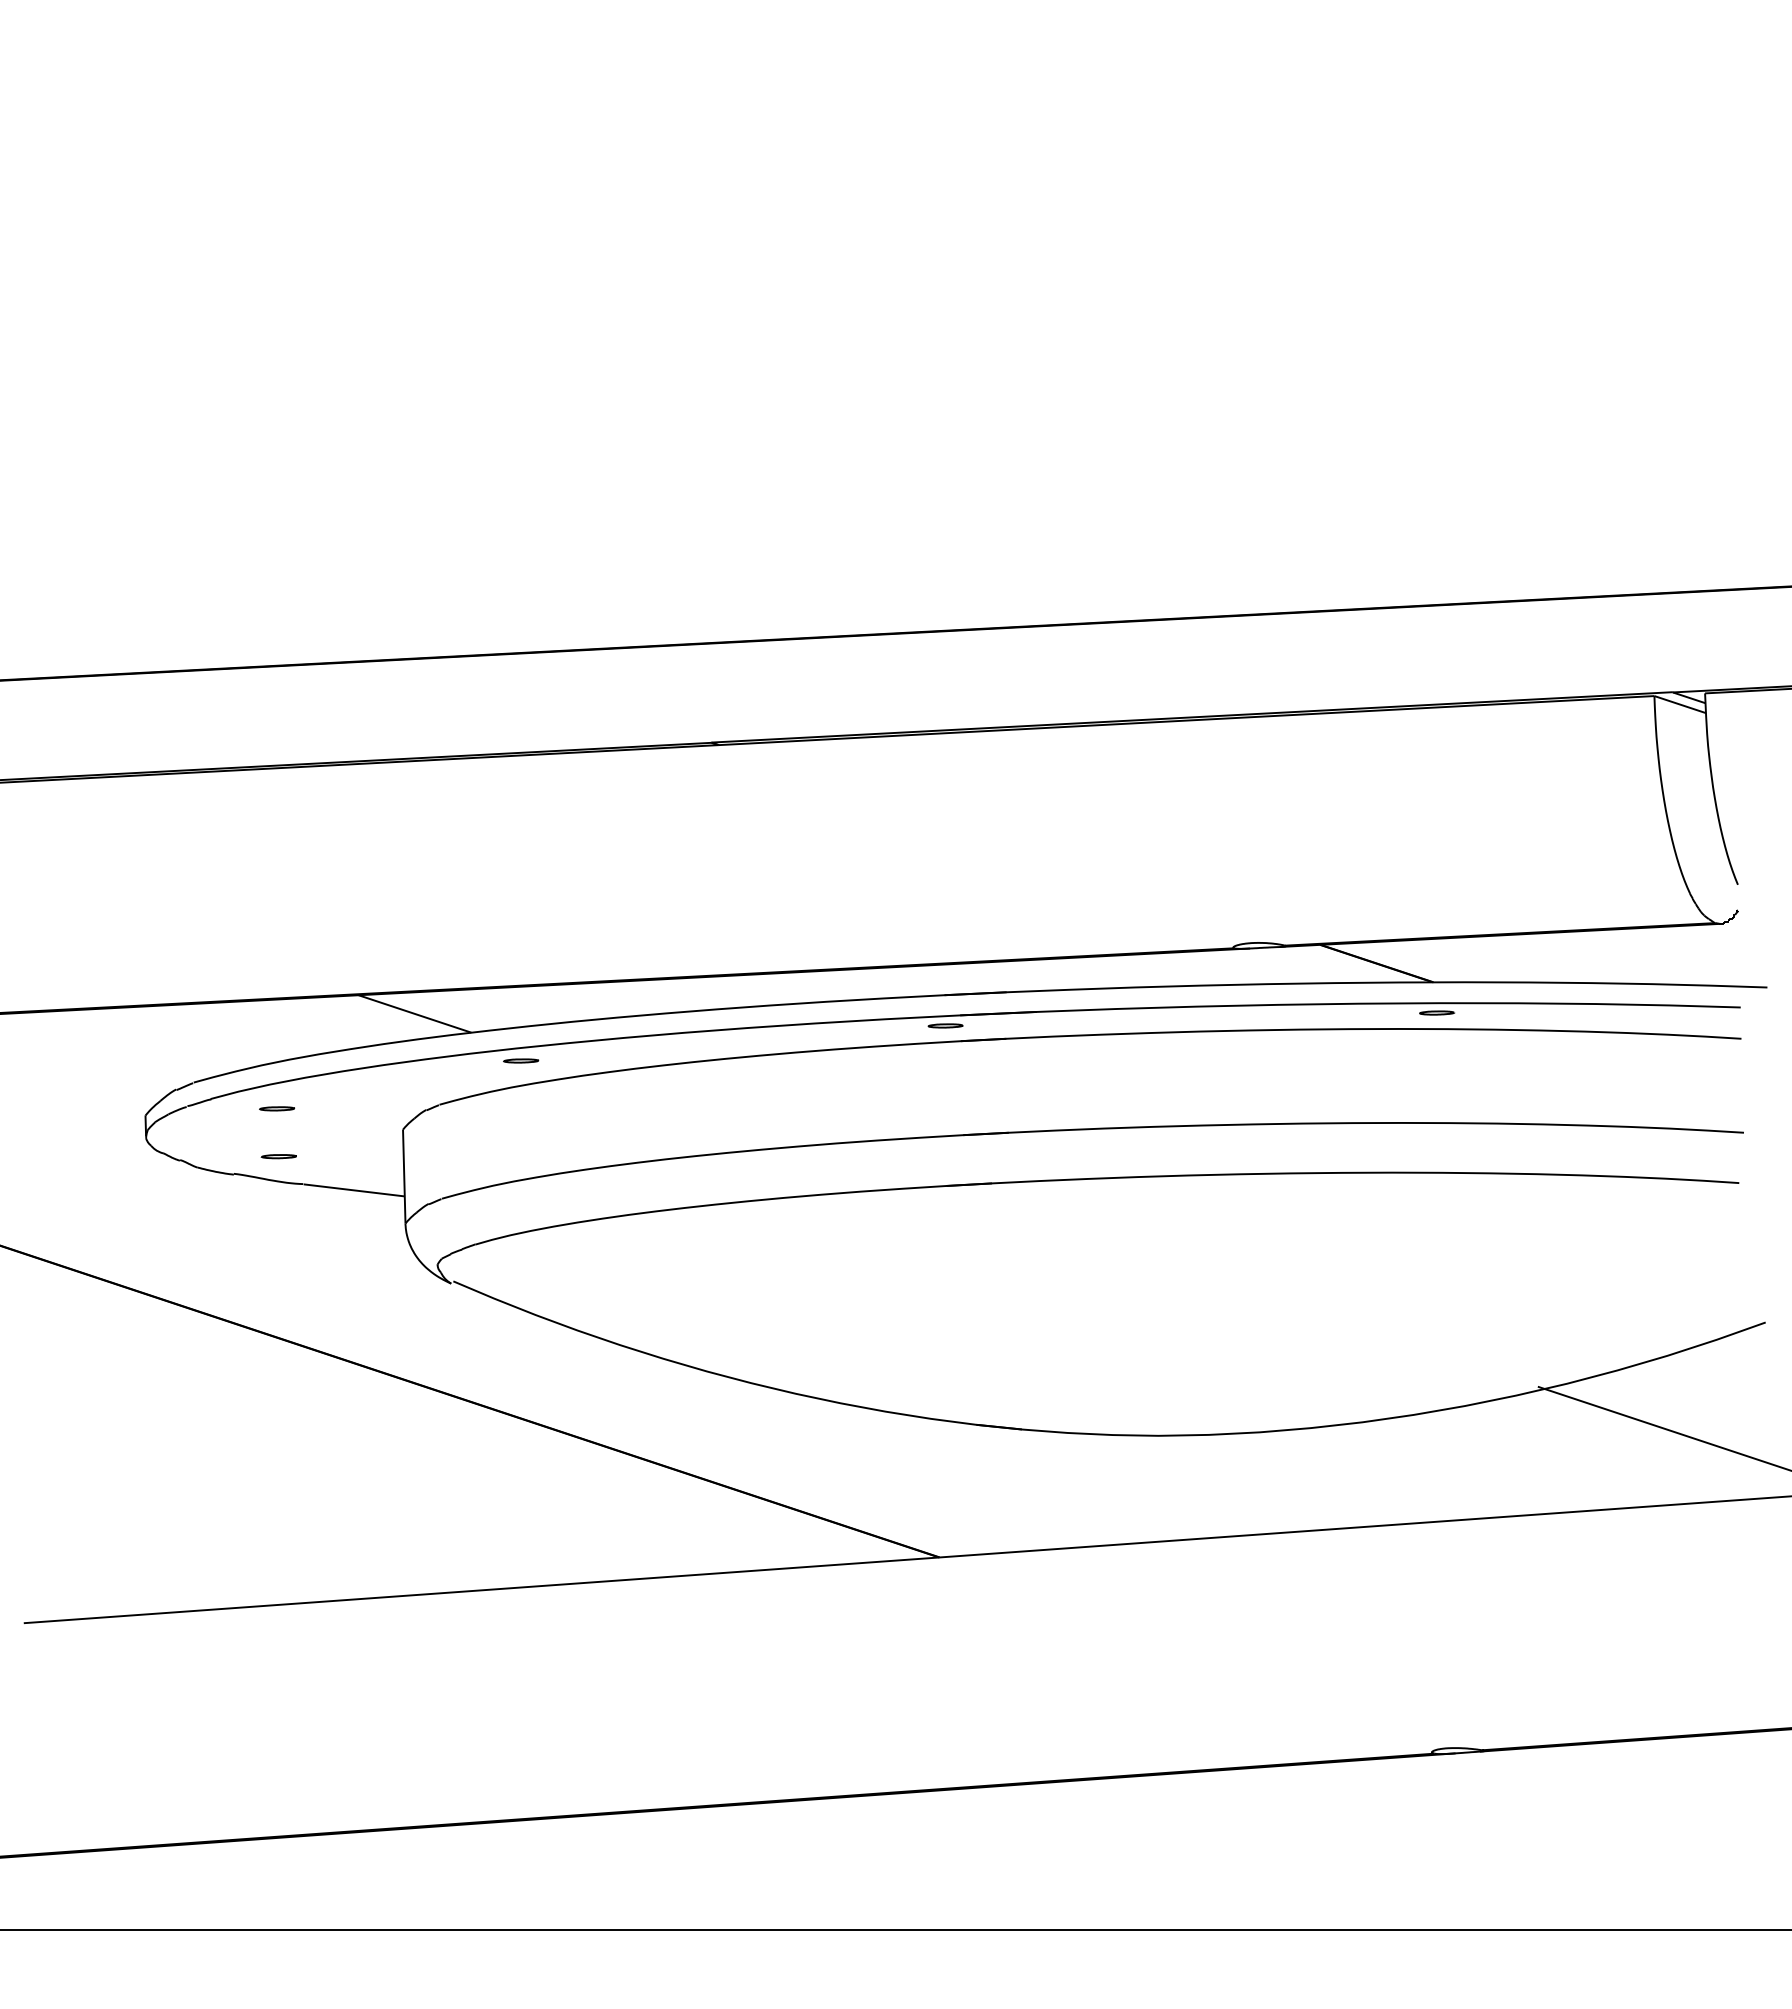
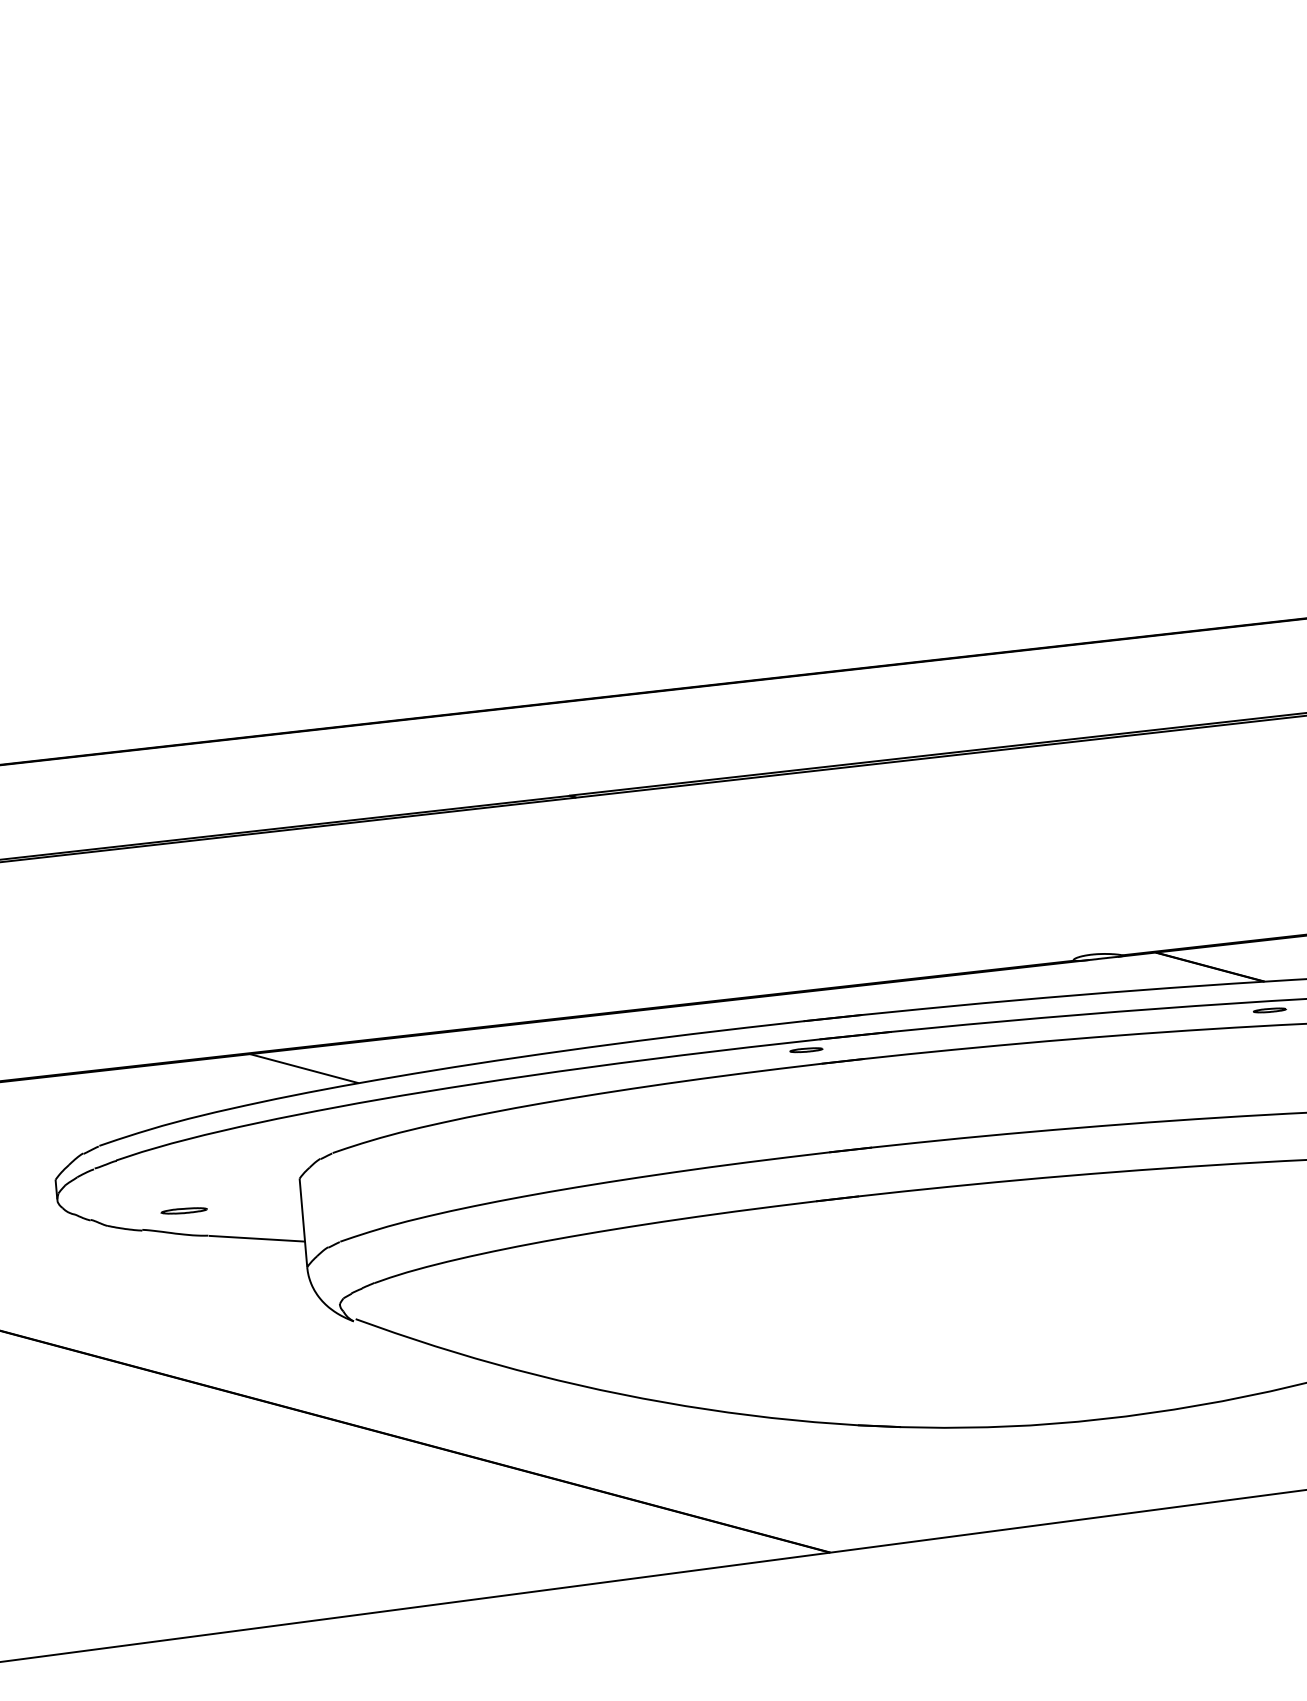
part: (521, 1060) -> (407, 1106), removed
part: (277, 1108) -> (179, 1165), removed
part: (278, 1156) -> (183, 1210), size x1.4

